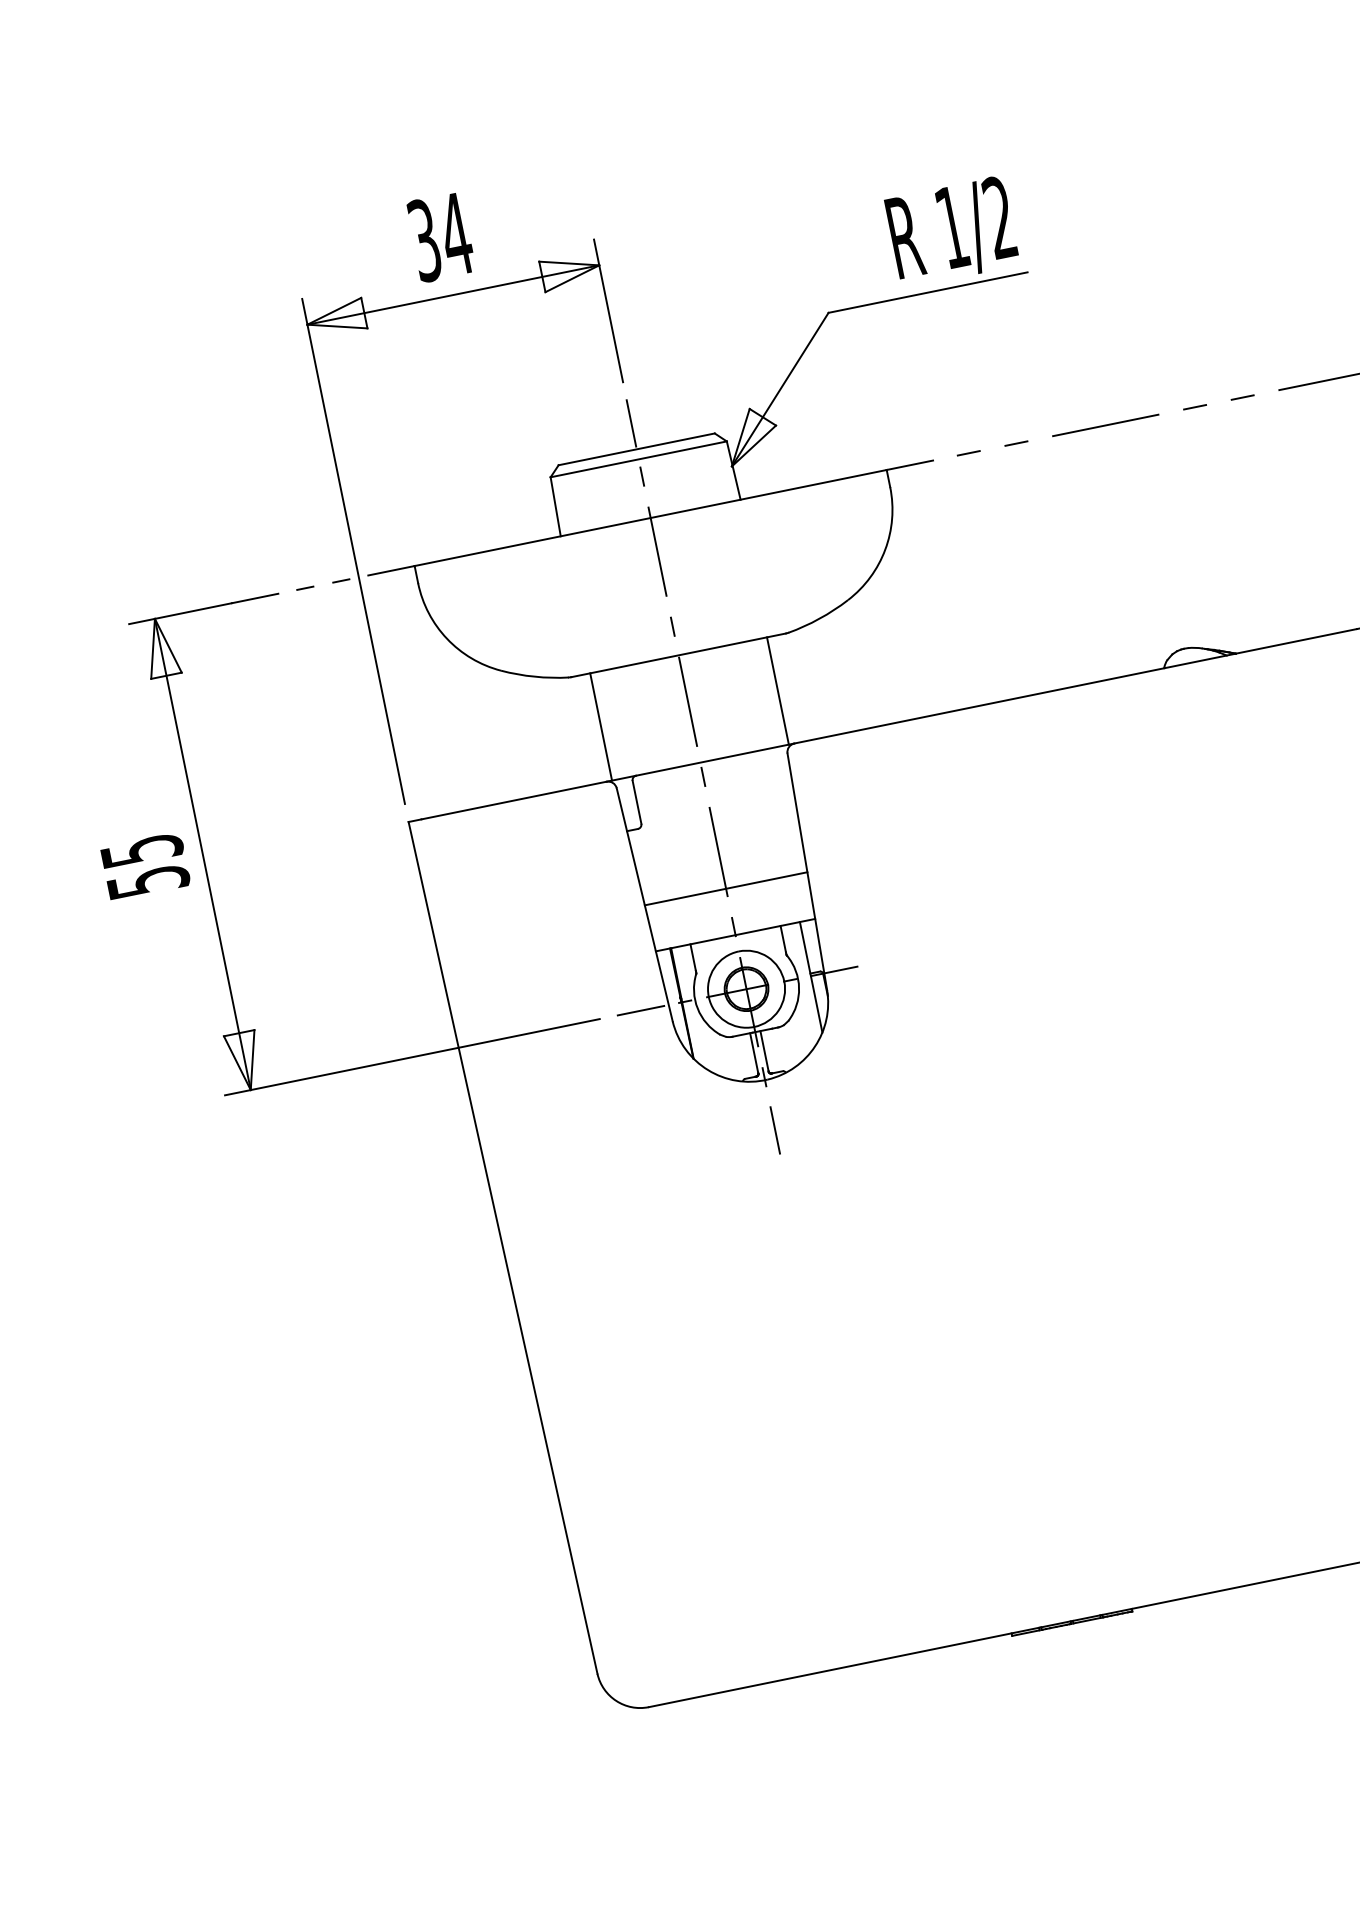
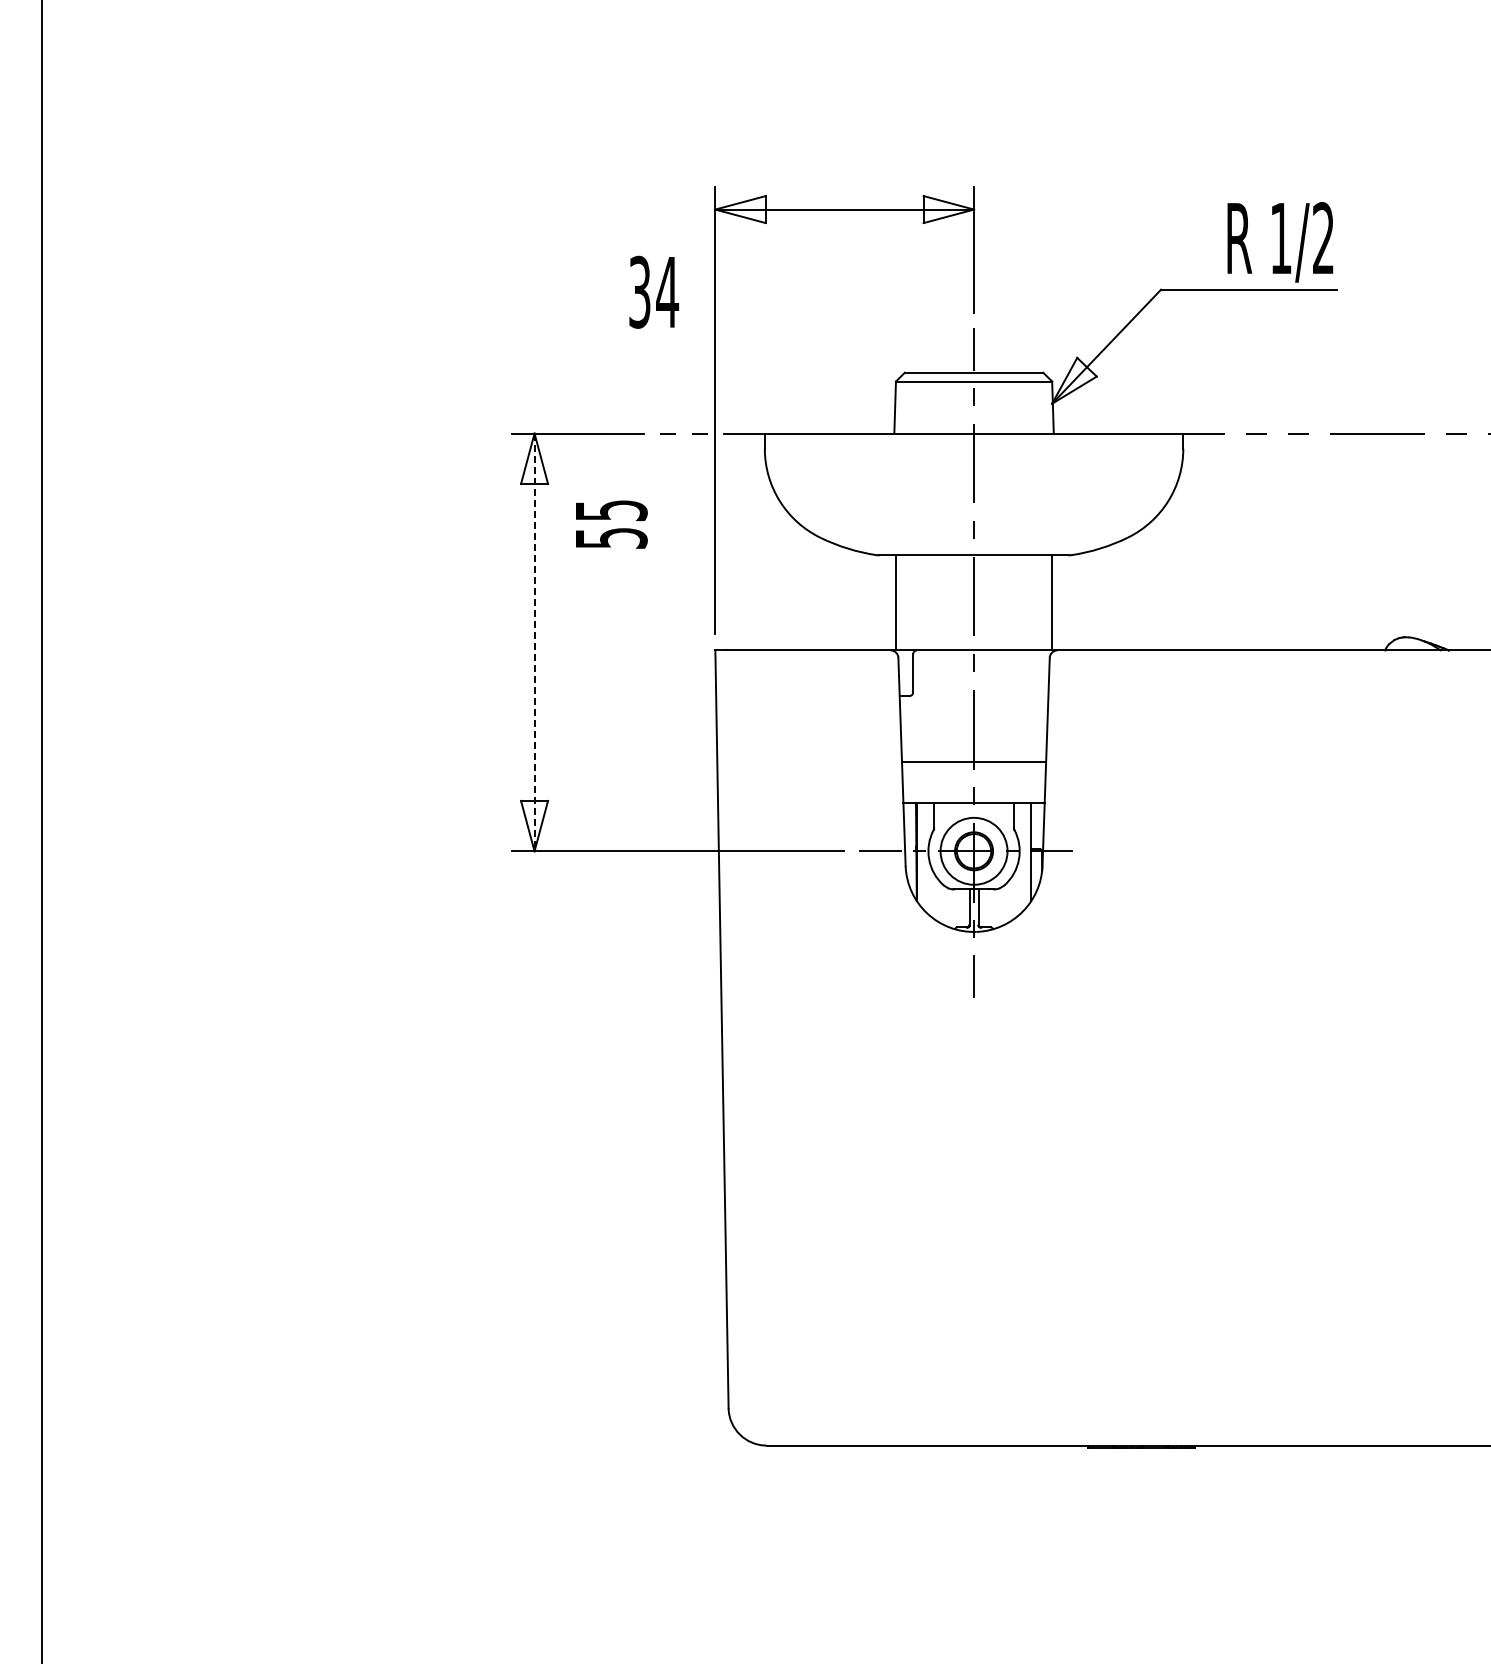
text: (441, 236) -> (654, 291), moved
line: (202, 854) -> (534, 642), solid -> dashed
text: (145, 866) -> (611, 524), moved

